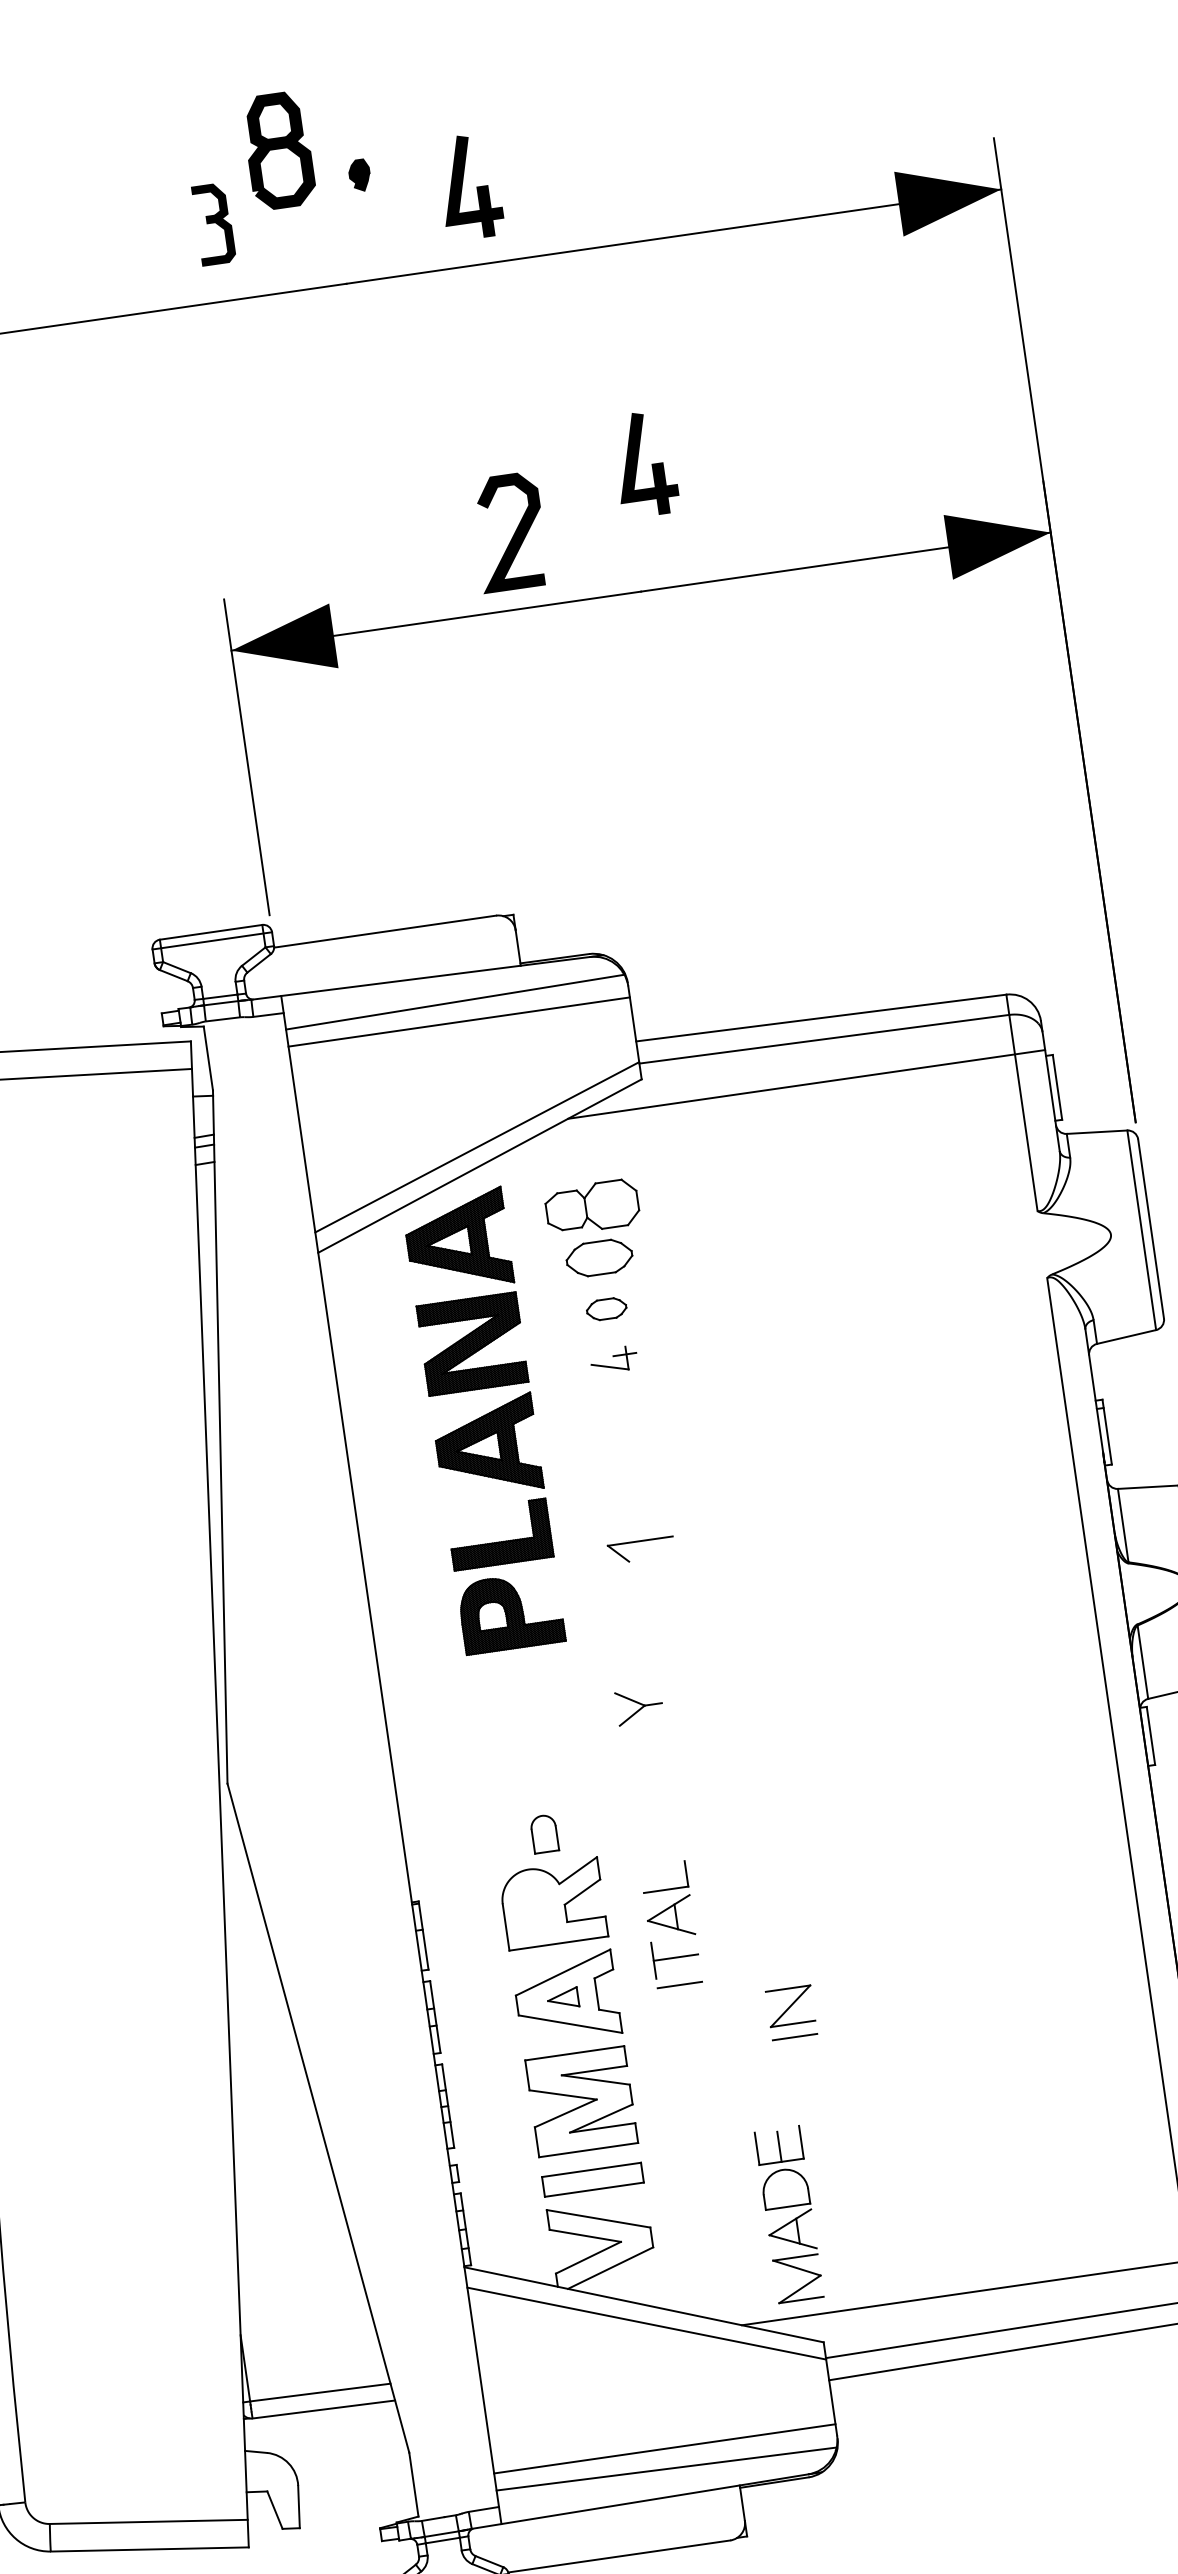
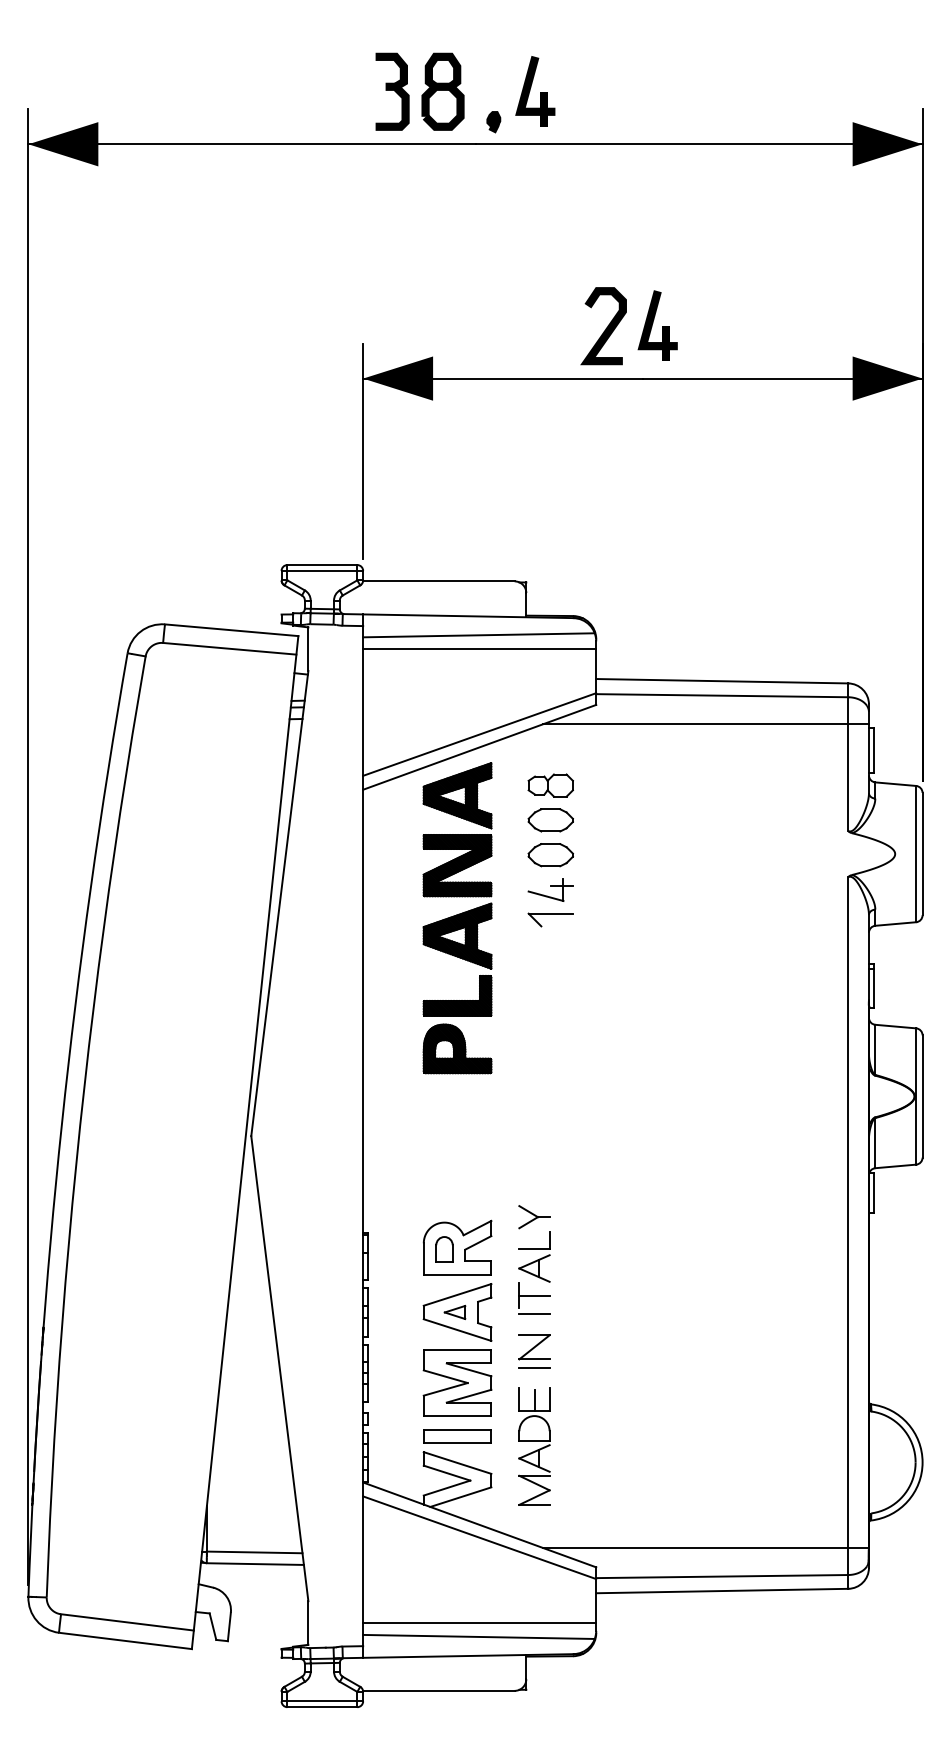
part: (278, 150) -> (442, 91), moved
part: (359, 176) -> (493, 122), moved
part: (470, 187) -> (535, 91), moved
part: (213, 224) -> (392, 91), size x1.43
part: (644, 463) -> (657, 325), moved
curve: (512, 535) -> (605, 328), moved
part: (591, 1207) -> (550, 785), size x0.71
part: (606, 1309) -> (550, 855), size x1.67
part: (613, 1359) -> (550, 889), size x1.43
part: (641, 1549) -> (550, 919), moved
part: (639, 1706) -> (534, 1217), moved
part: (544, 1834) -> (444, 1249), moved
part: (791, 2012) -> (534, 1351), moved
part: (789, 2214) -> (534, 1446), moved

